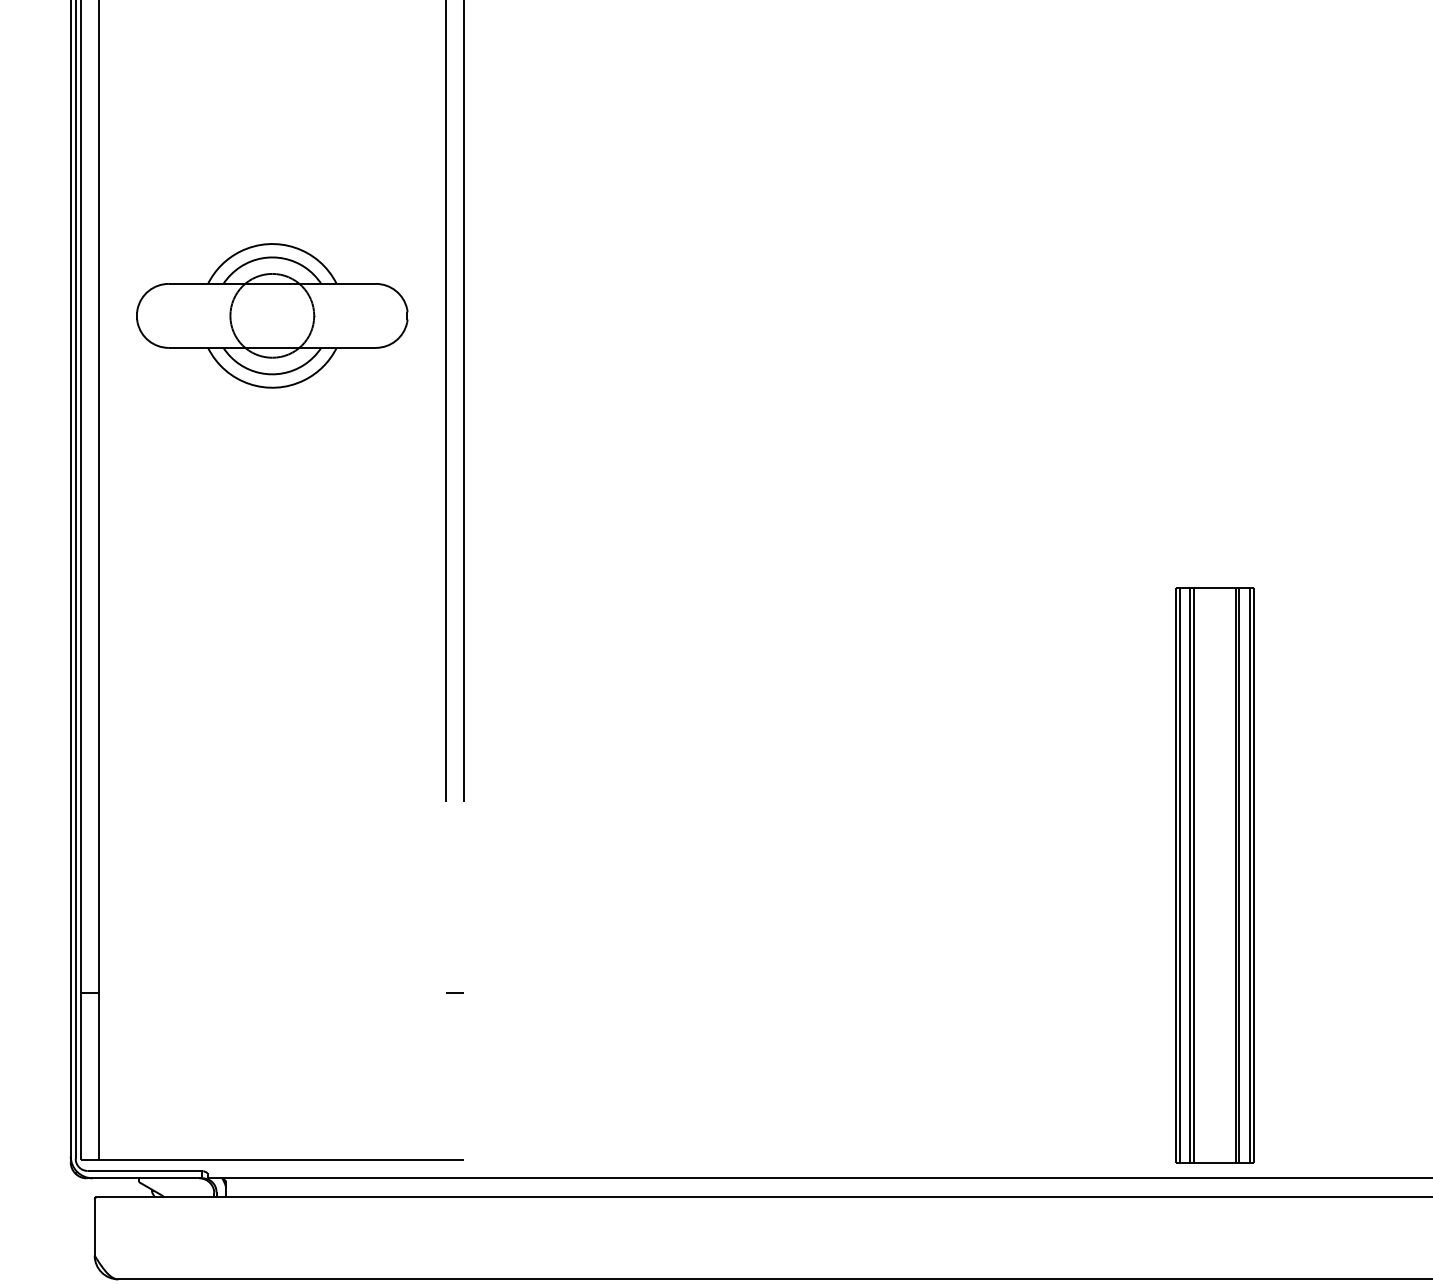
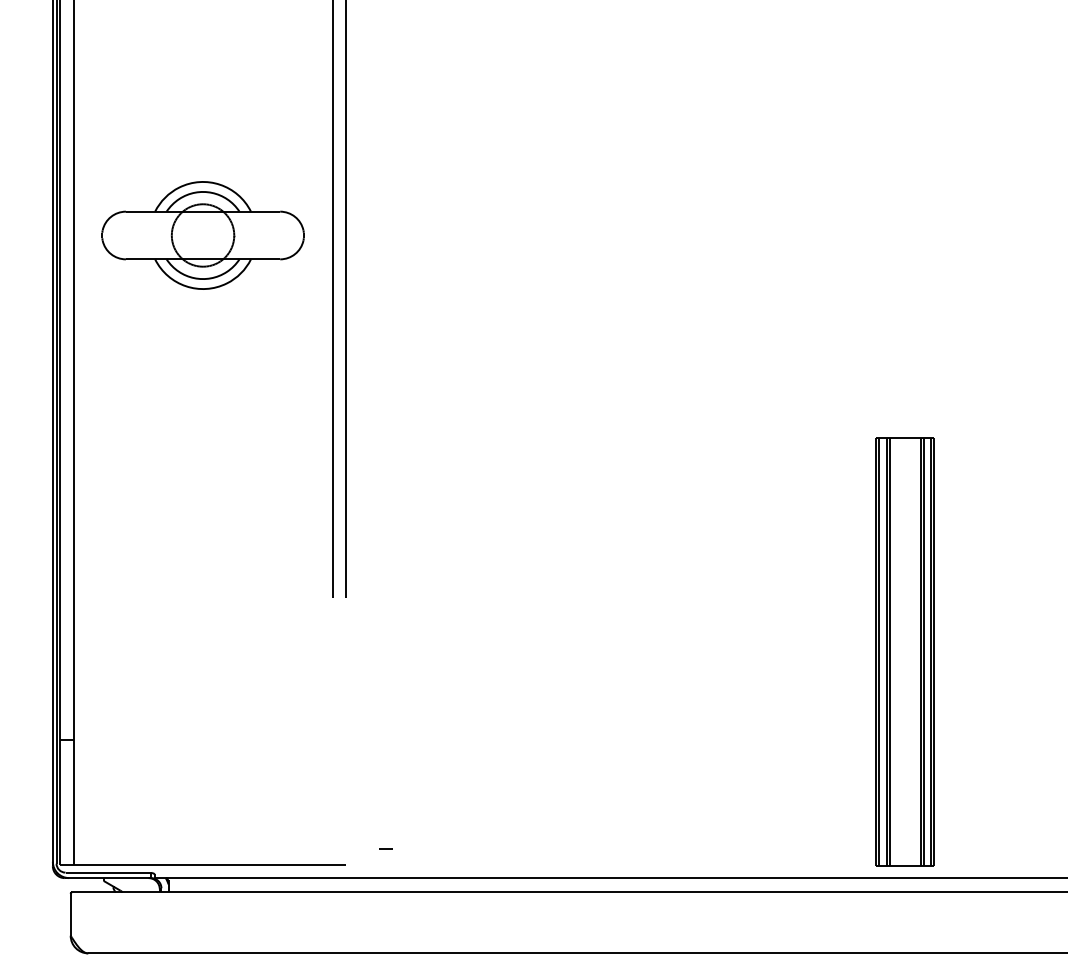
line: (454, 992) -> (385, 849), moved

